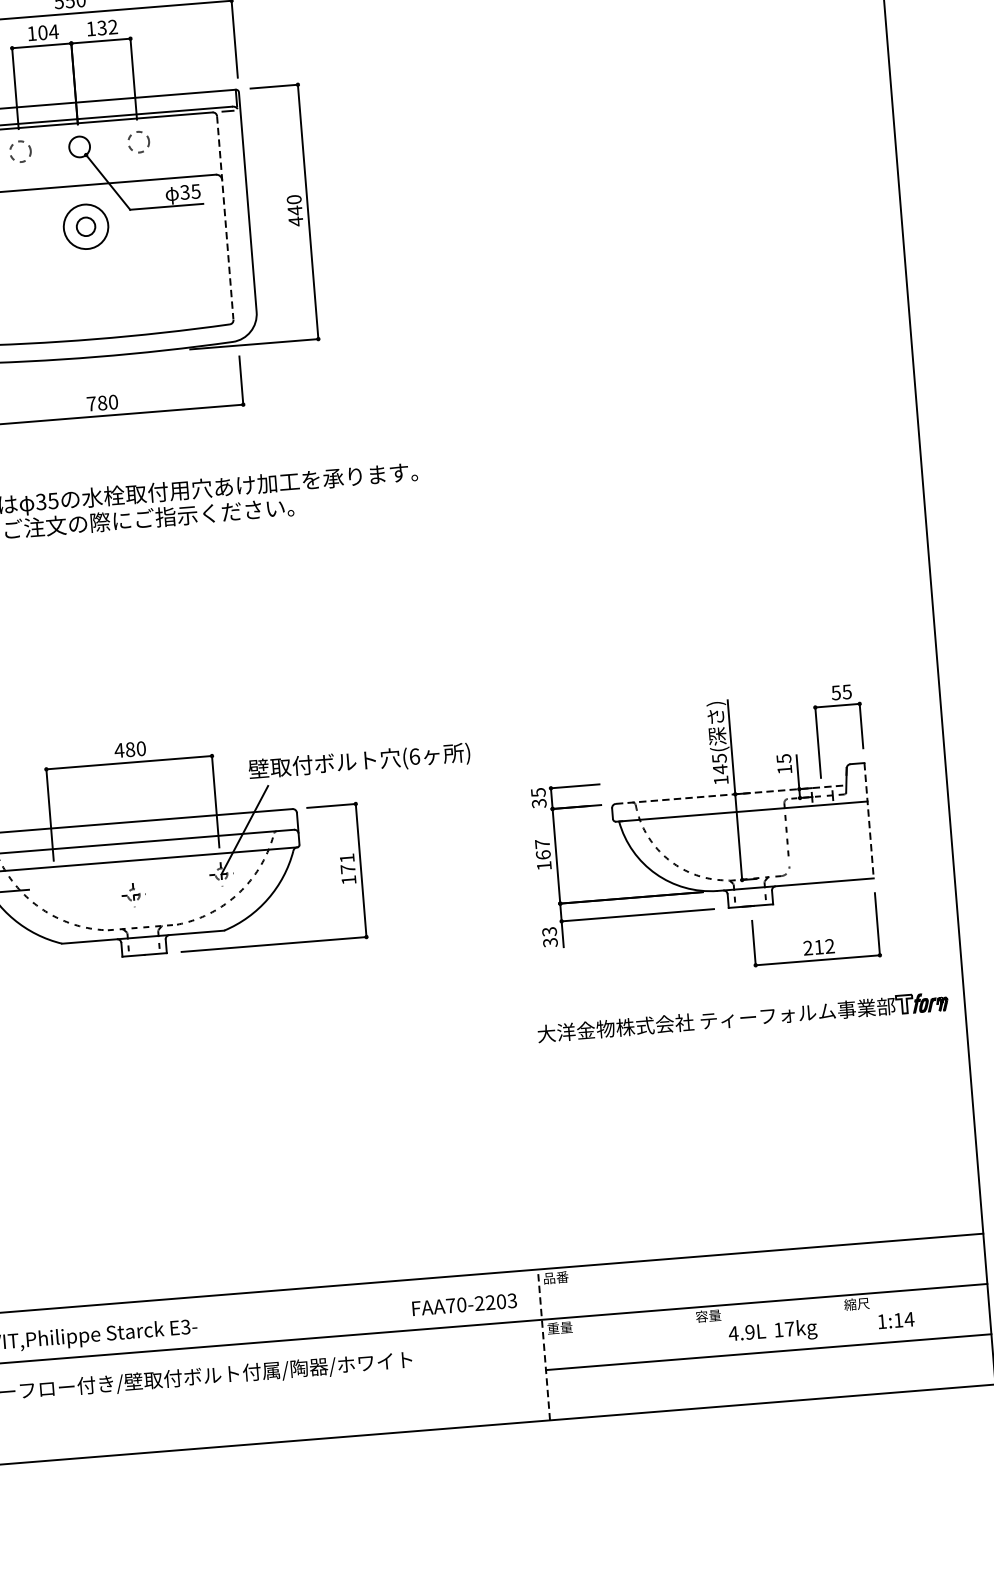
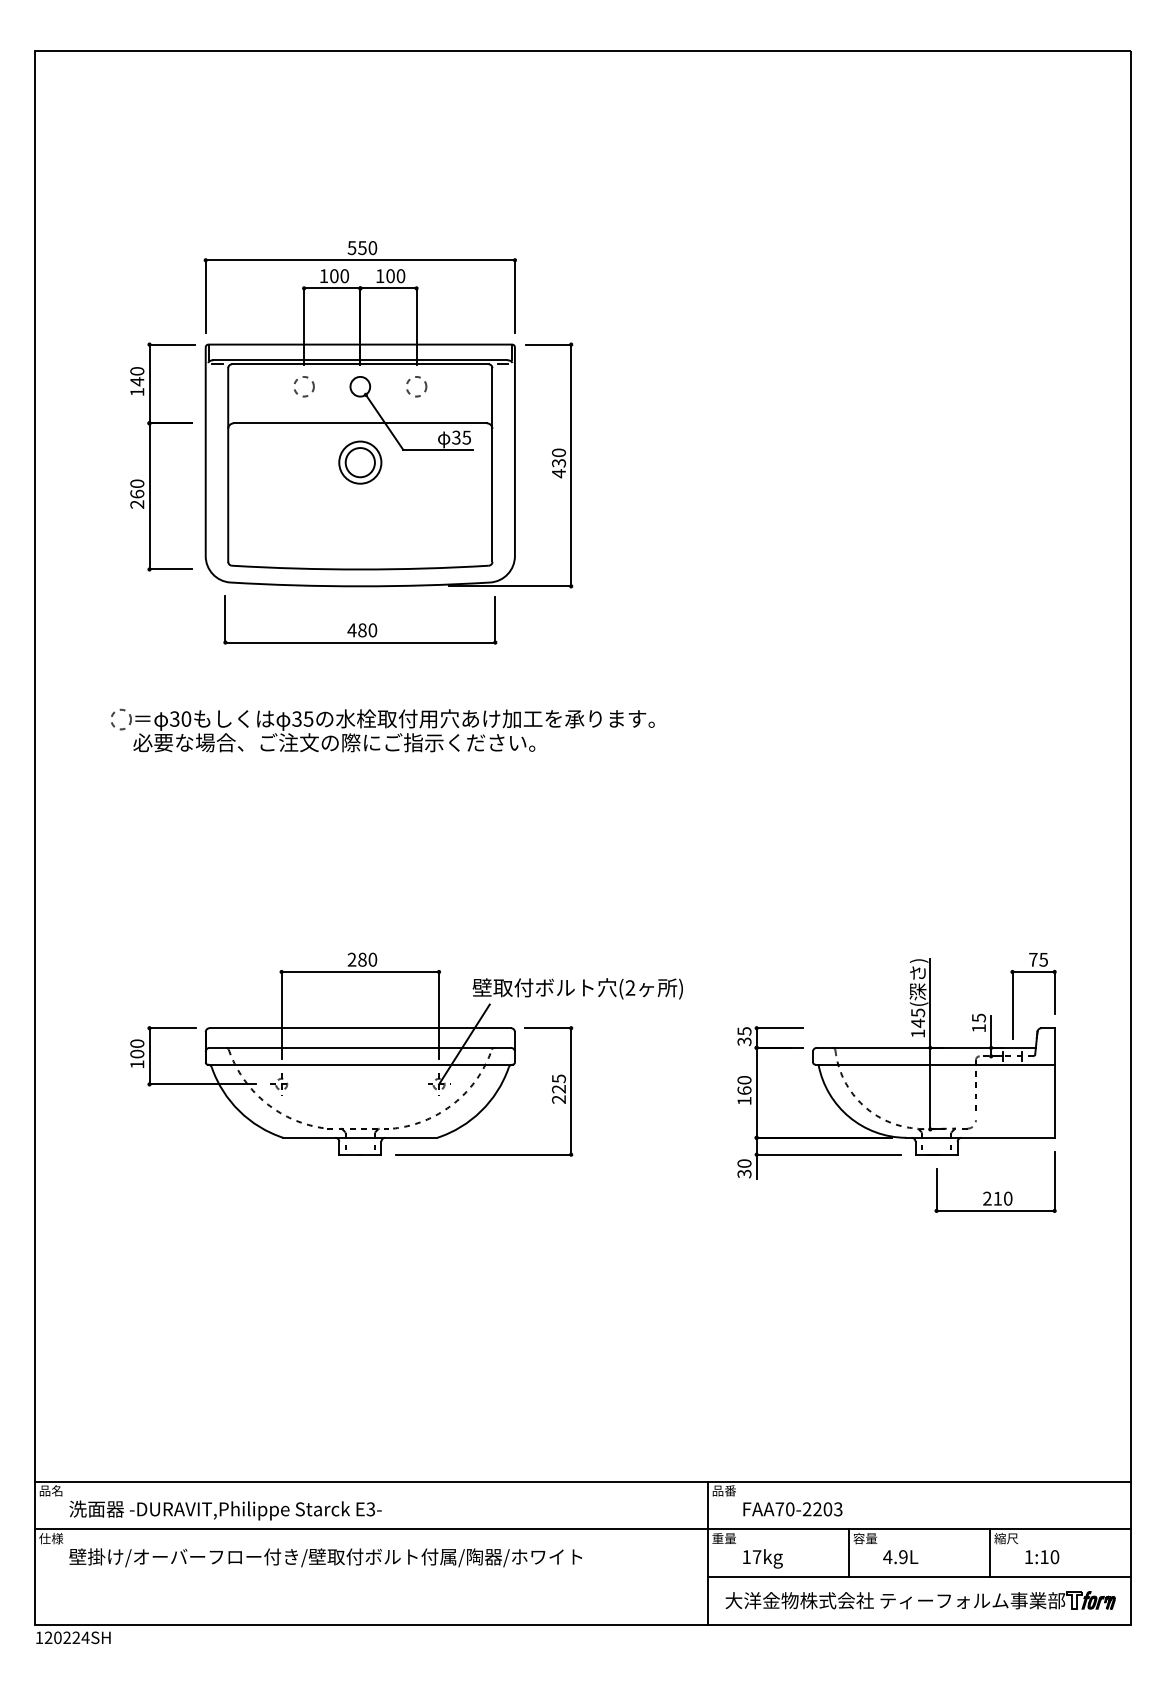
text: (107, 27) -> (395, 276), 132 -> 100
text: (53, 32) -> (344, 276), 104 -> 100
text: (295, 209) -> (559, 462), 440 -> 430
line: (225, 217) -> (492, 464), dashed -> solid
circle: (85, 226) -> (359, 462), size x1.67
text: (90, 404) -> (351, 630), 780 -> 480
text: (836, 692) -> (1033, 959), 55 -> 75
text: (118, 750) -> (351, 959), 480 -> 280
text: (414, 756) -> (630, 987), (6 -> (2
line: (731, 794) -> (926, 1047), dashed -> solid
line: (868, 821) -> (1054, 1083), dashed -> solid
text: (542, 844) -> (744, 1080), 167 -> 160
text: (347, 868) -> (558, 1088), 171 -> 225
part: (131, 895) -> (279, 1084), moved
text: (549, 931) -> (744, 1163), 33 -> 30
text: (830, 946) -> (1008, 1198), 212 -> 210
part: (742, 1017) -> (920, 1600), moved
text: (464, 1304) -> (792, 1509), moved
text: (909, 1319) -> (1054, 1557), 1:14 -> 1:10
line: (841, 1321) -> (990, 1553), added
text: (795, 1330) -> (762, 1558), moved
line: (692, 1333) -> (848, 1553), added
line: (543, 1345) -> (707, 1553), dashed -> solid

